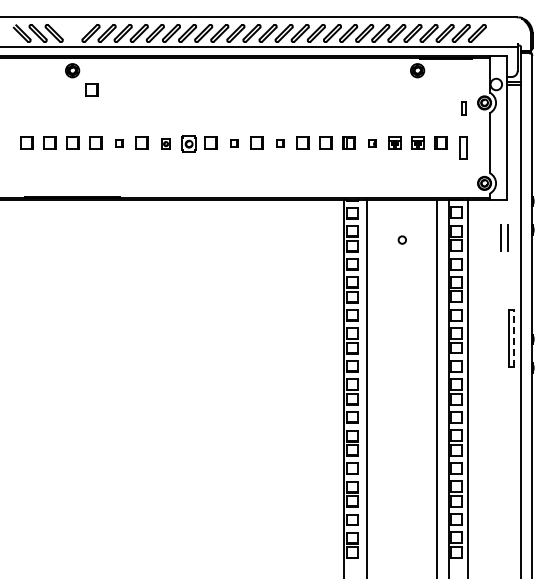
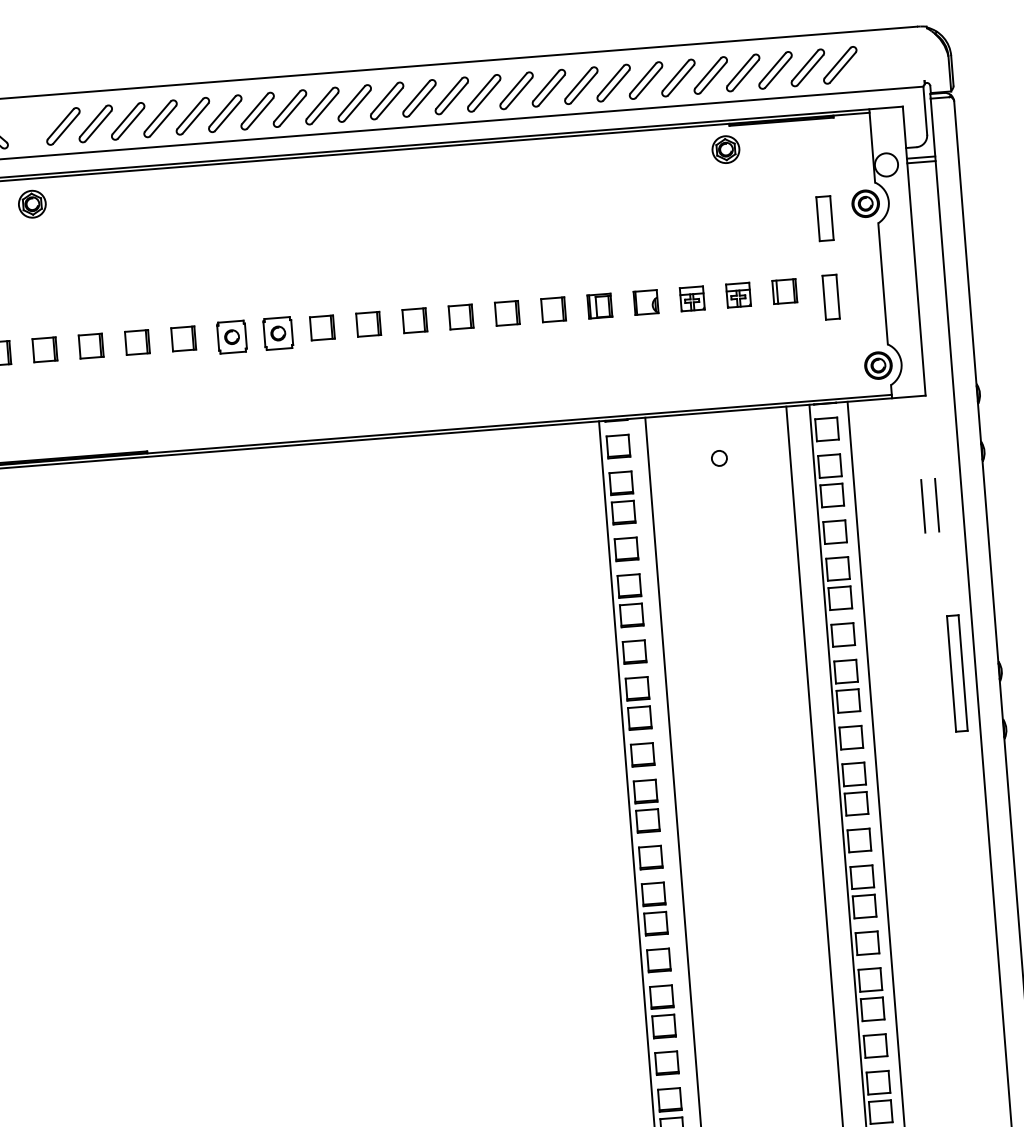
part: (91, 89) -> (73, 239), removed
part: (463, 108) -> (824, 218), size x1.67
part: (118, 142) -> (136, 341), size x1.67
part: (233, 142) -> (367, 323), size x1.67
part: (279, 142) -> (459, 315), size x1.67
part: (371, 142) -> (644, 301), size x1.67
part: (165, 143) -> (230, 335), size x1.67
part: (504, 237) -> (929, 505), moved
circle: (401, 239) -> (717, 457), moved
line: (514, 338) -> (963, 672), dashed -> solid

